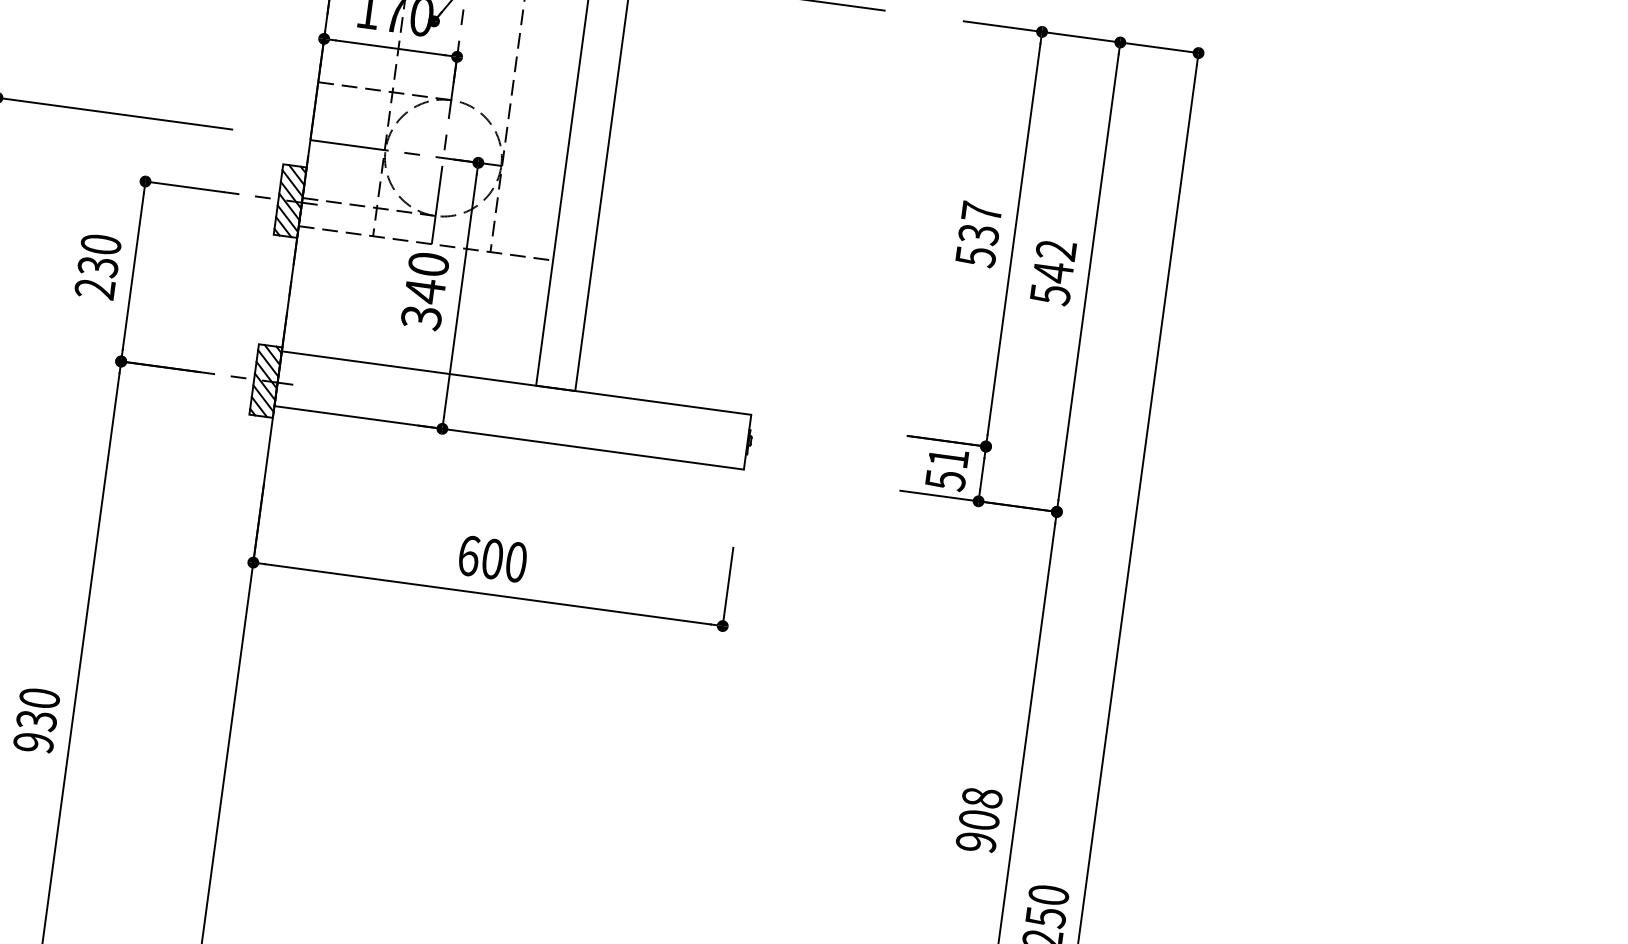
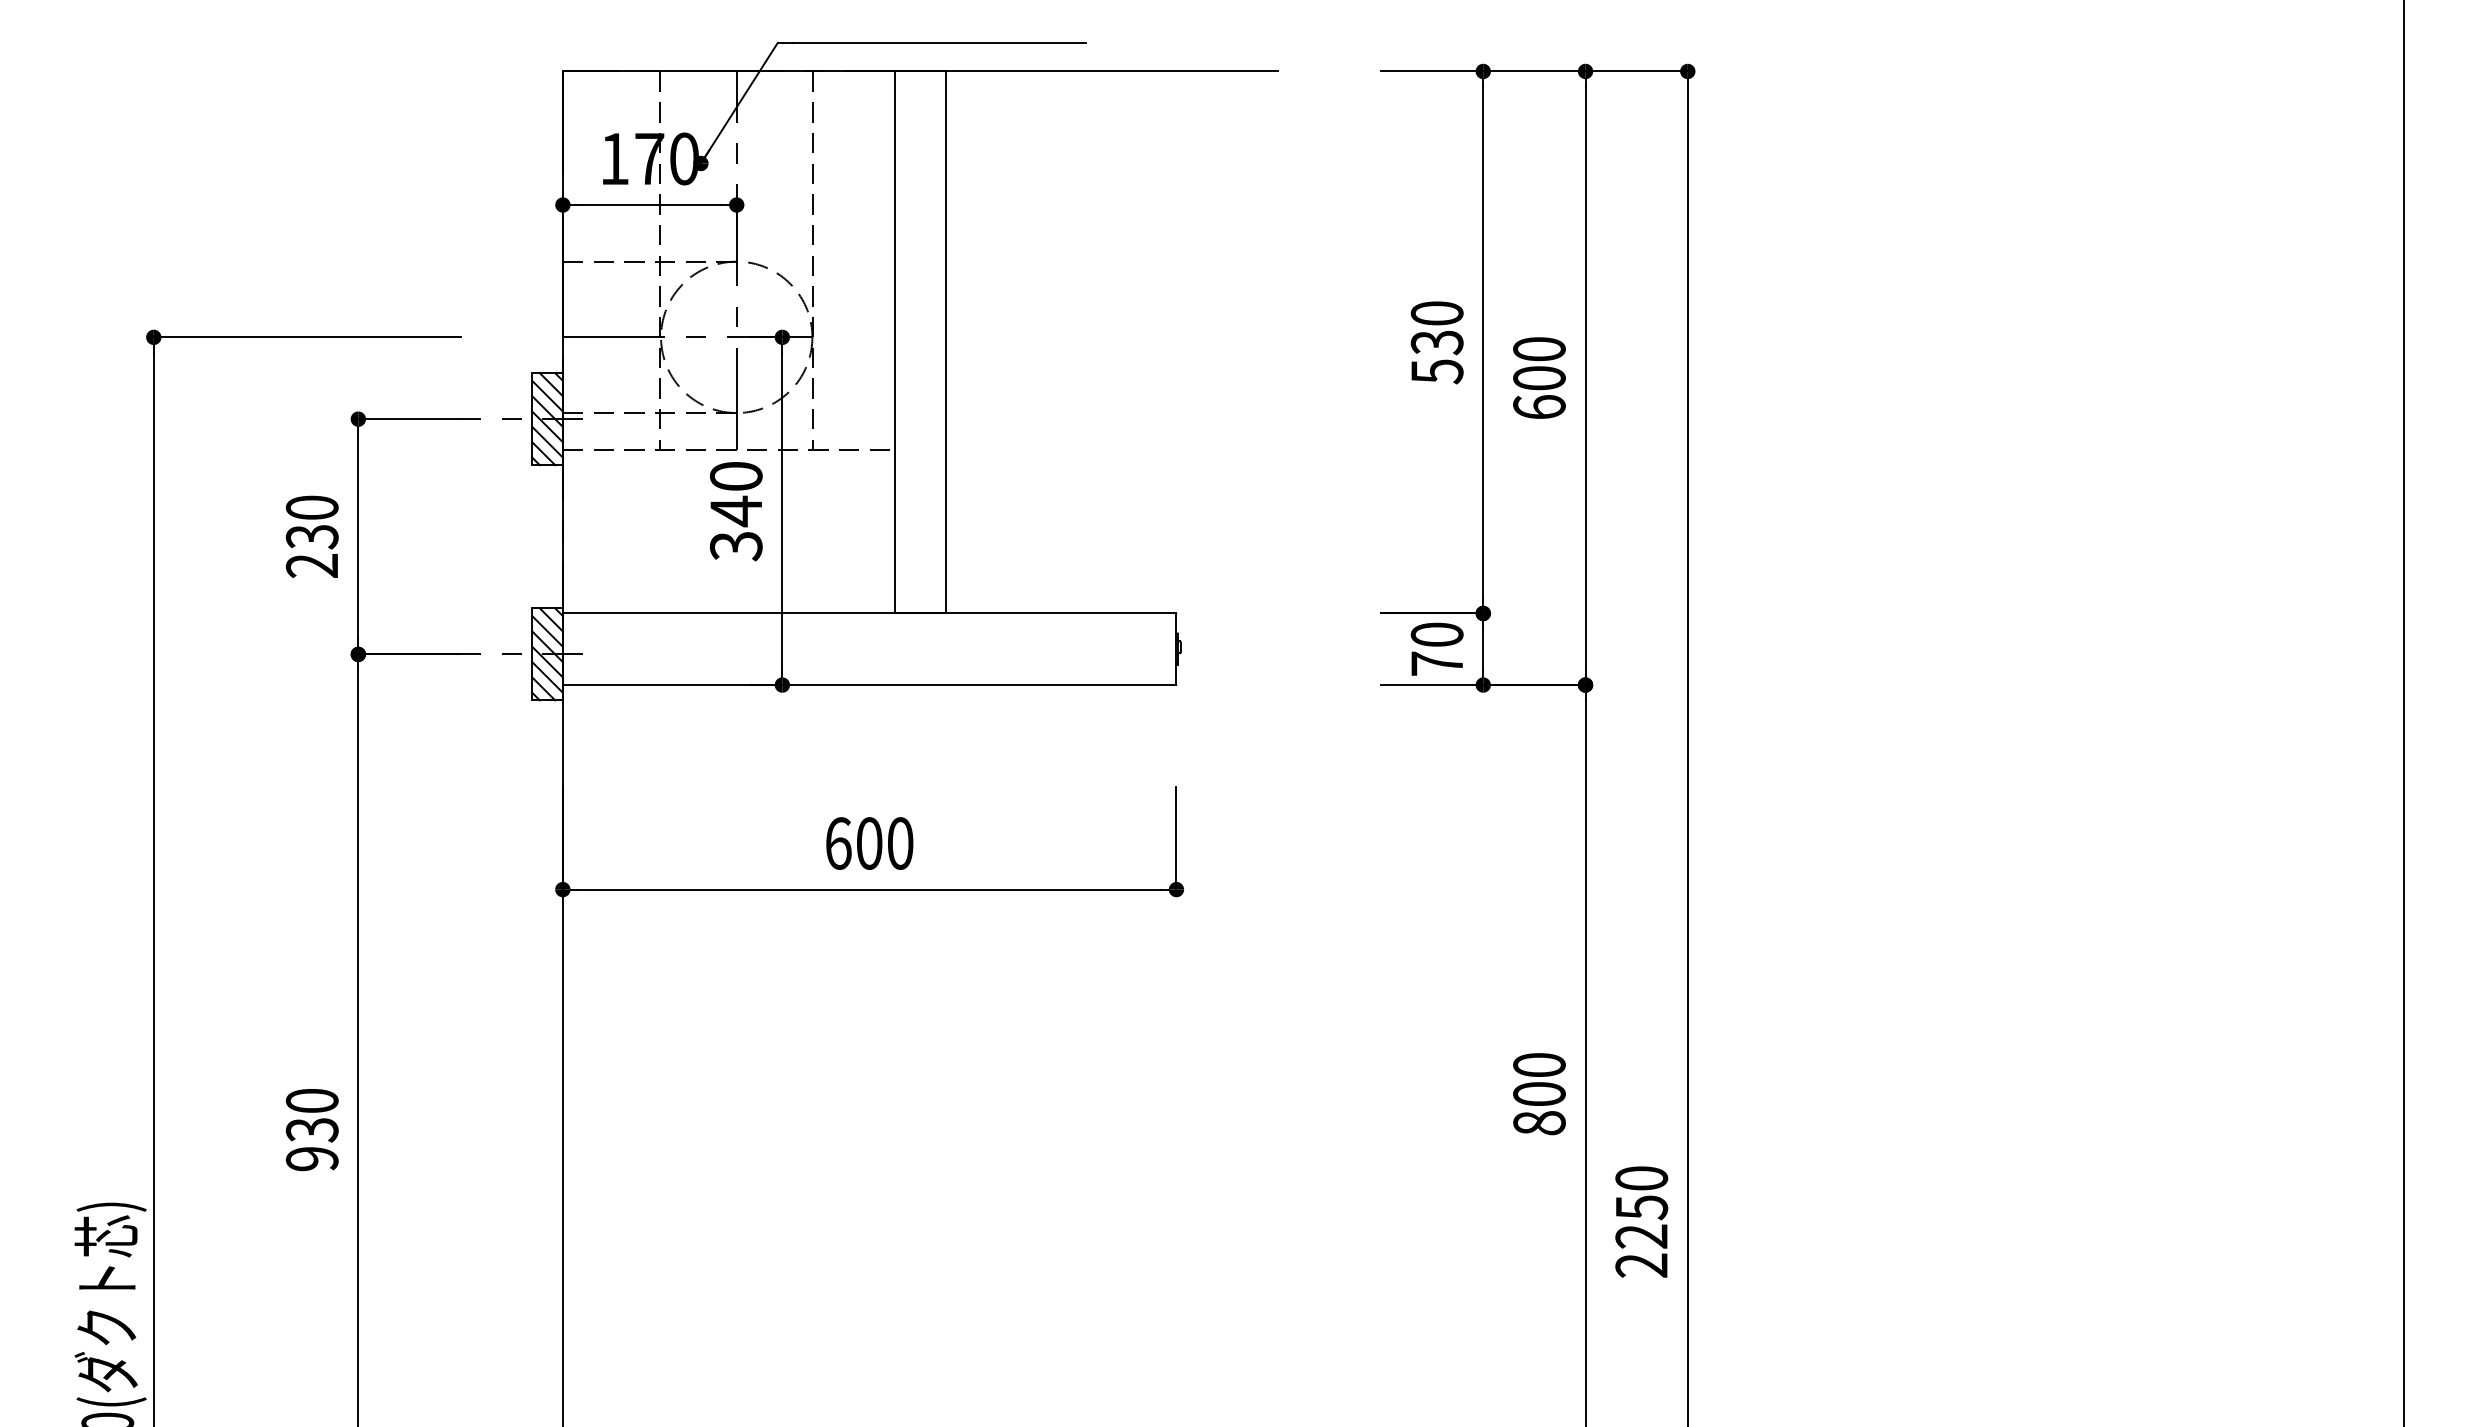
text: (981, 212) -> (1436, 313), 537 -> 530
text: (1053, 272) -> (1539, 378), 542 -> 600
text: (946, 469) -> (1436, 649), 51 -> 70
text: (979, 820) -> (1539, 1094), 908 -> 800

